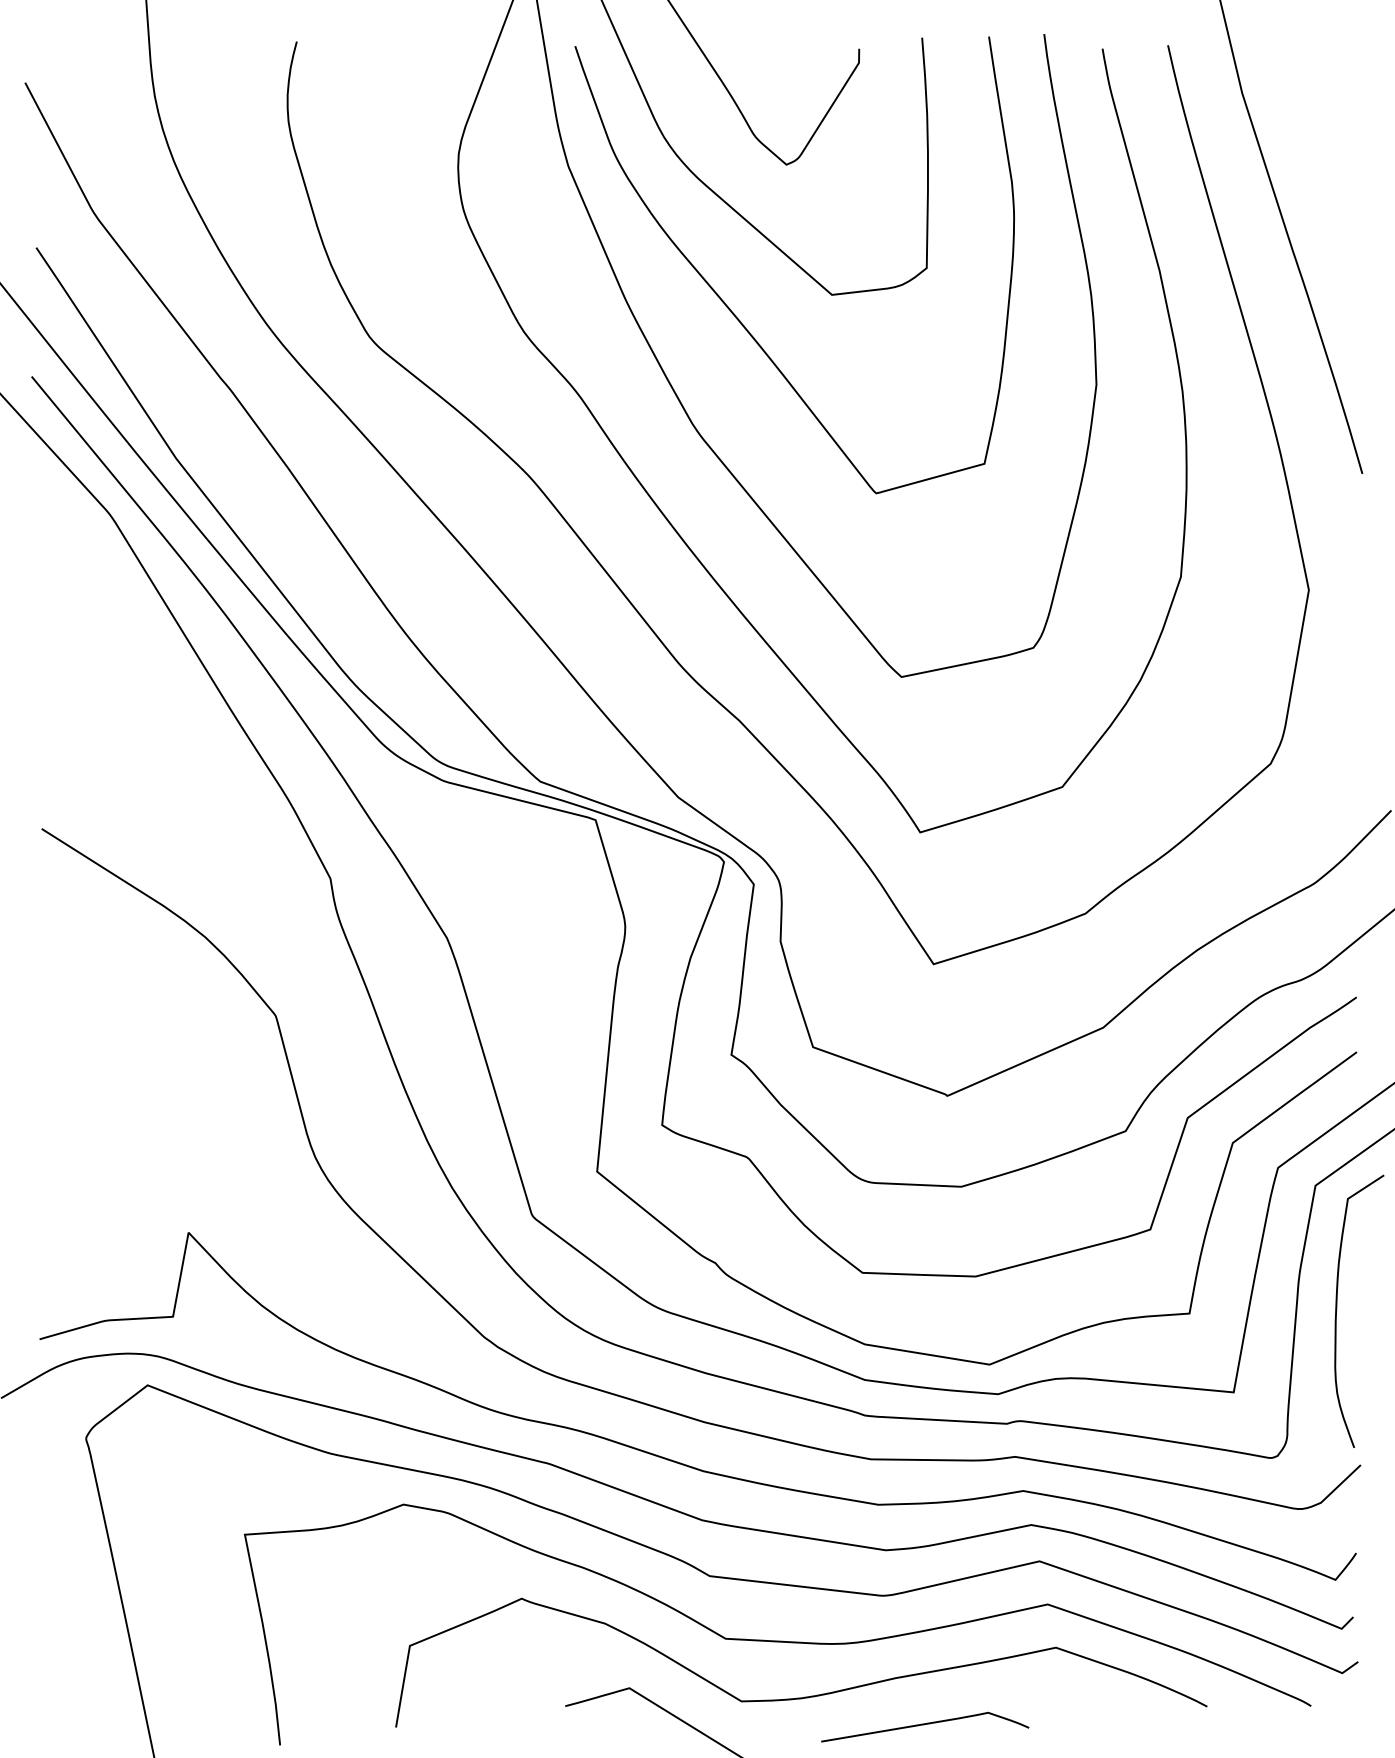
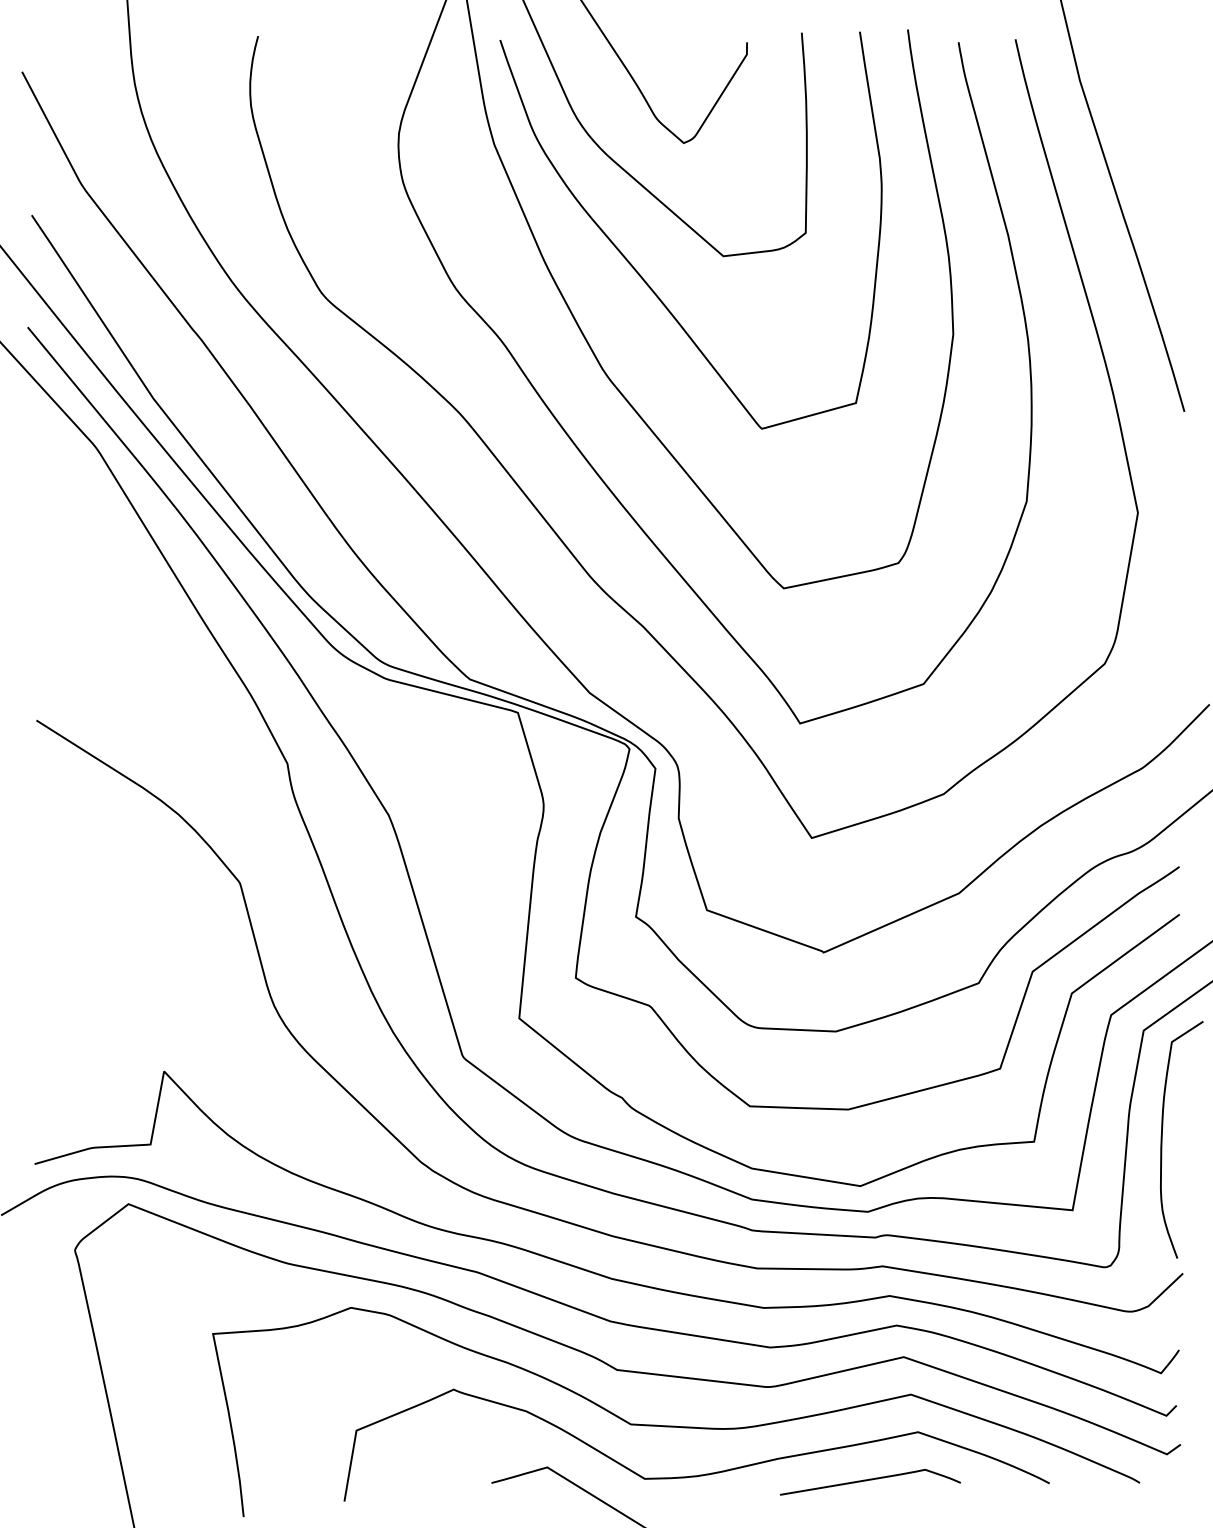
curve: (925, 1725) -> (870, 1480), moved

